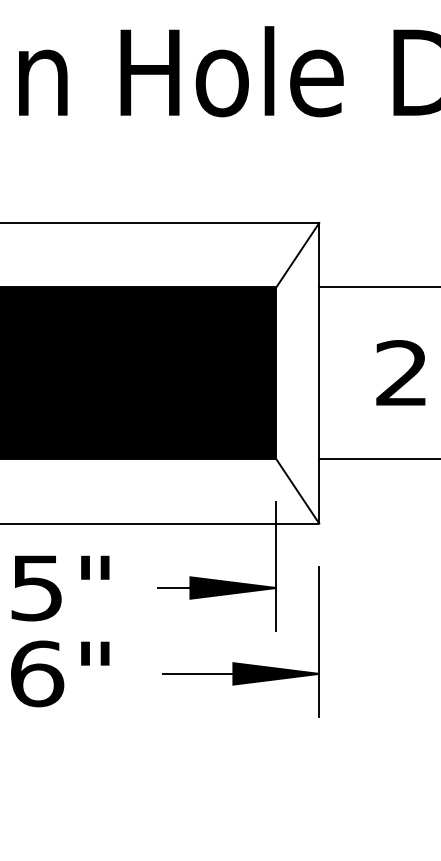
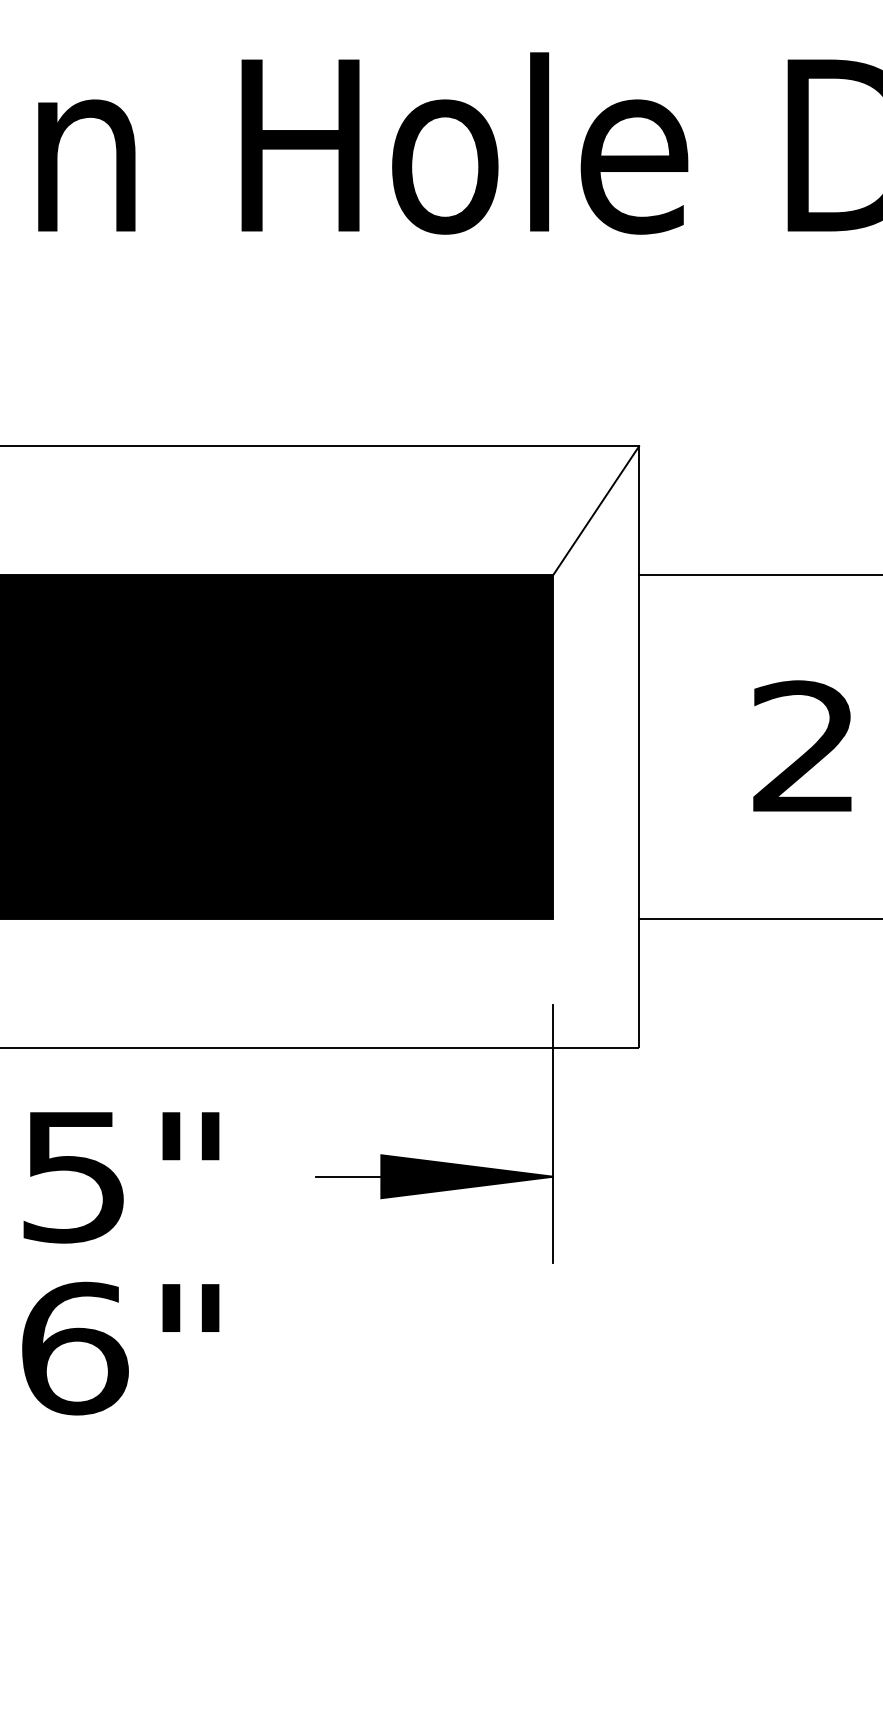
line: (297, 491) -> (595, 983), removed
part: (238, 662) -> (477, 1325), removed

